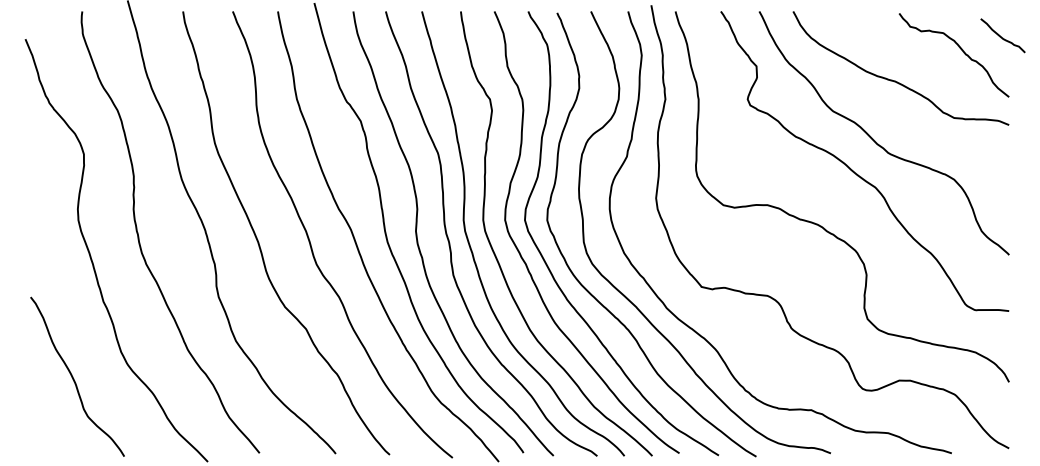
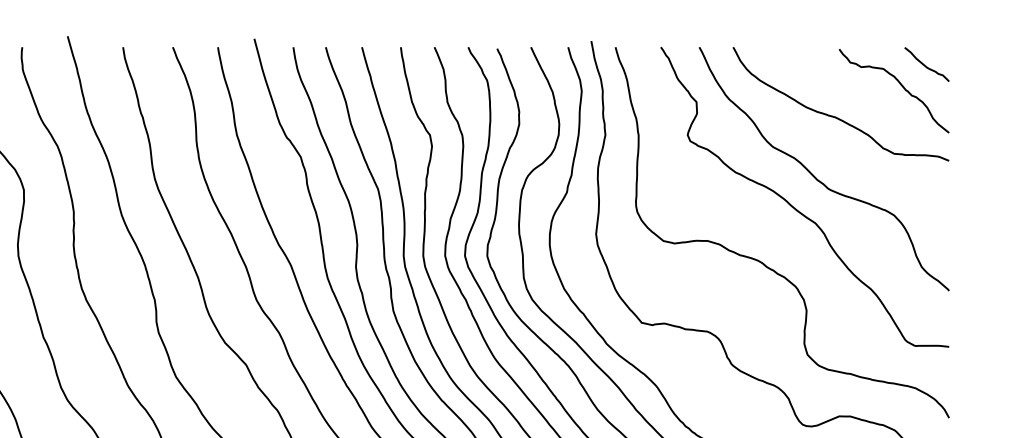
curve: (1001, 36) -> (925, 65), moved

